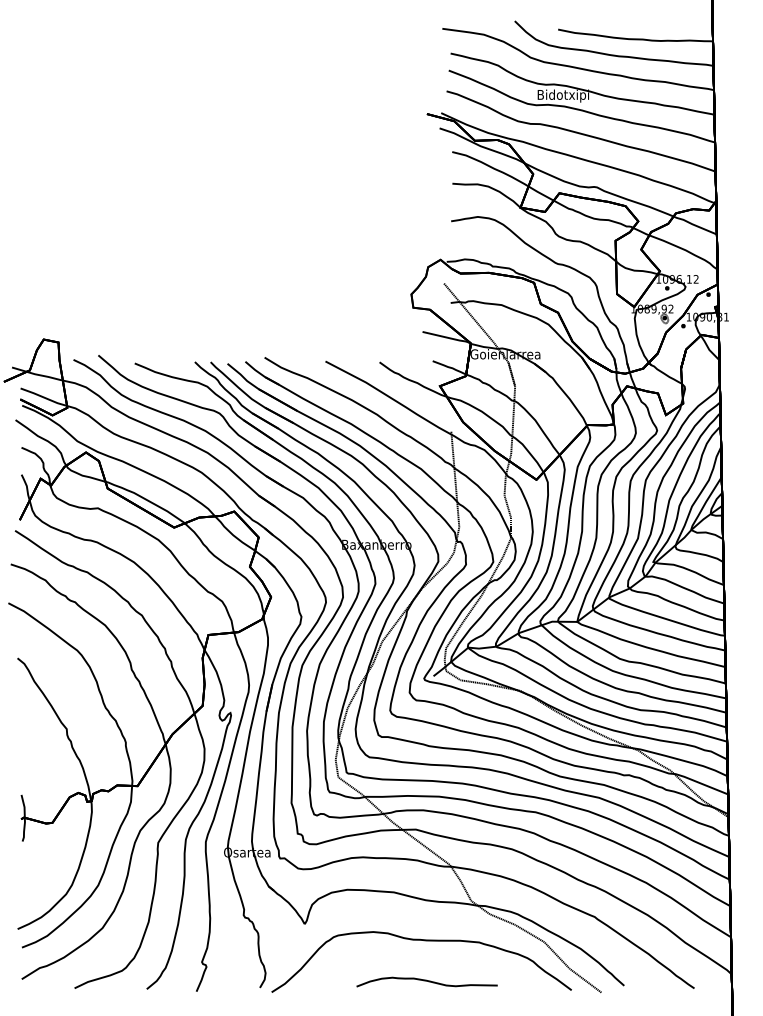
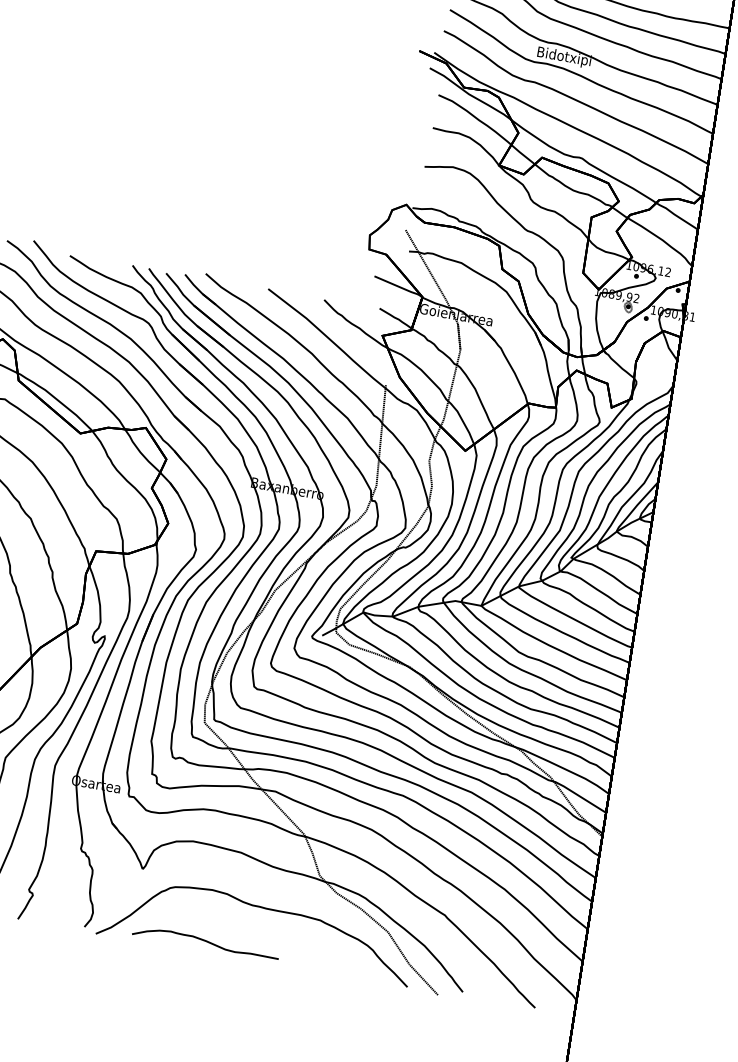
curve: (426, 981) -> (205, 941), moved

